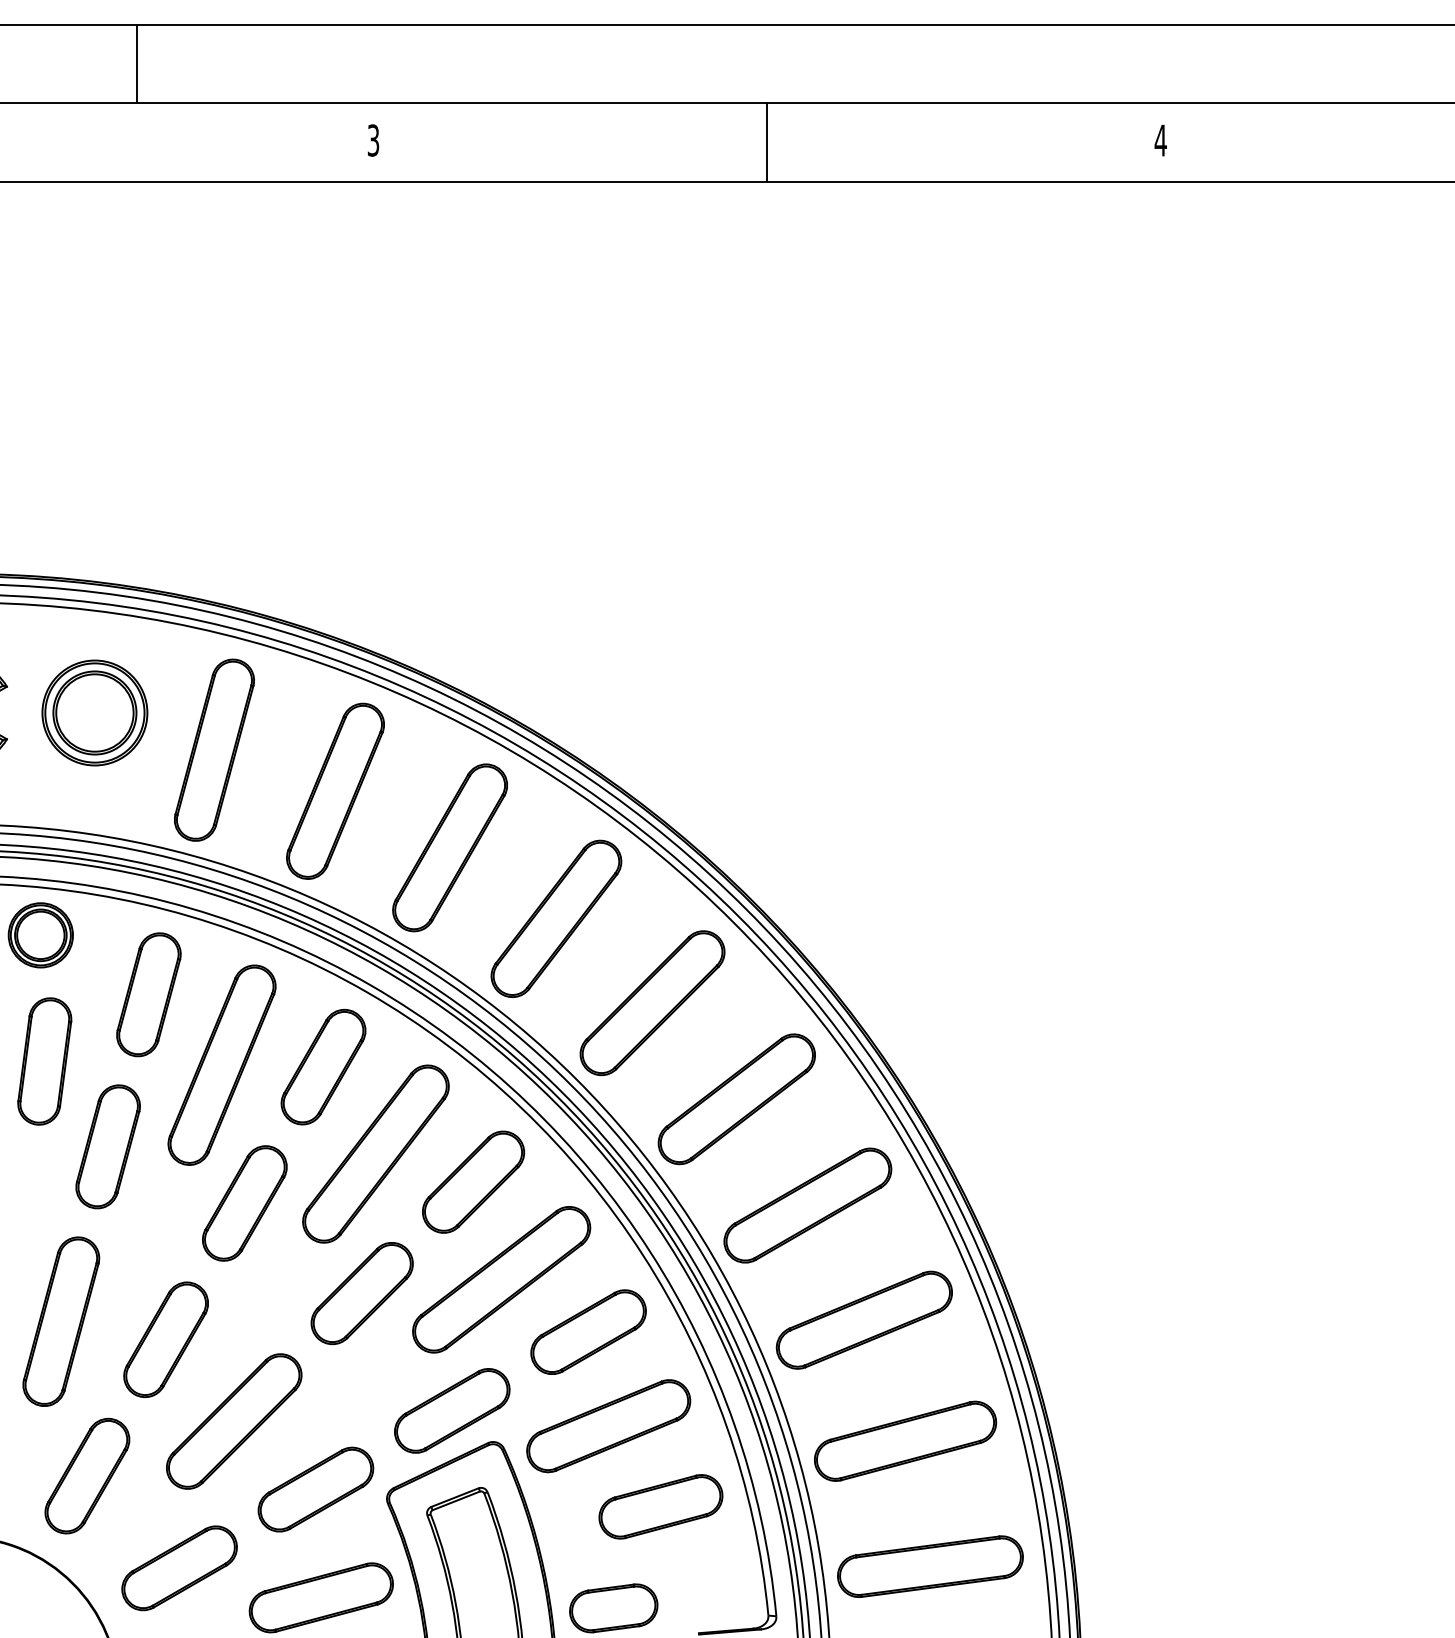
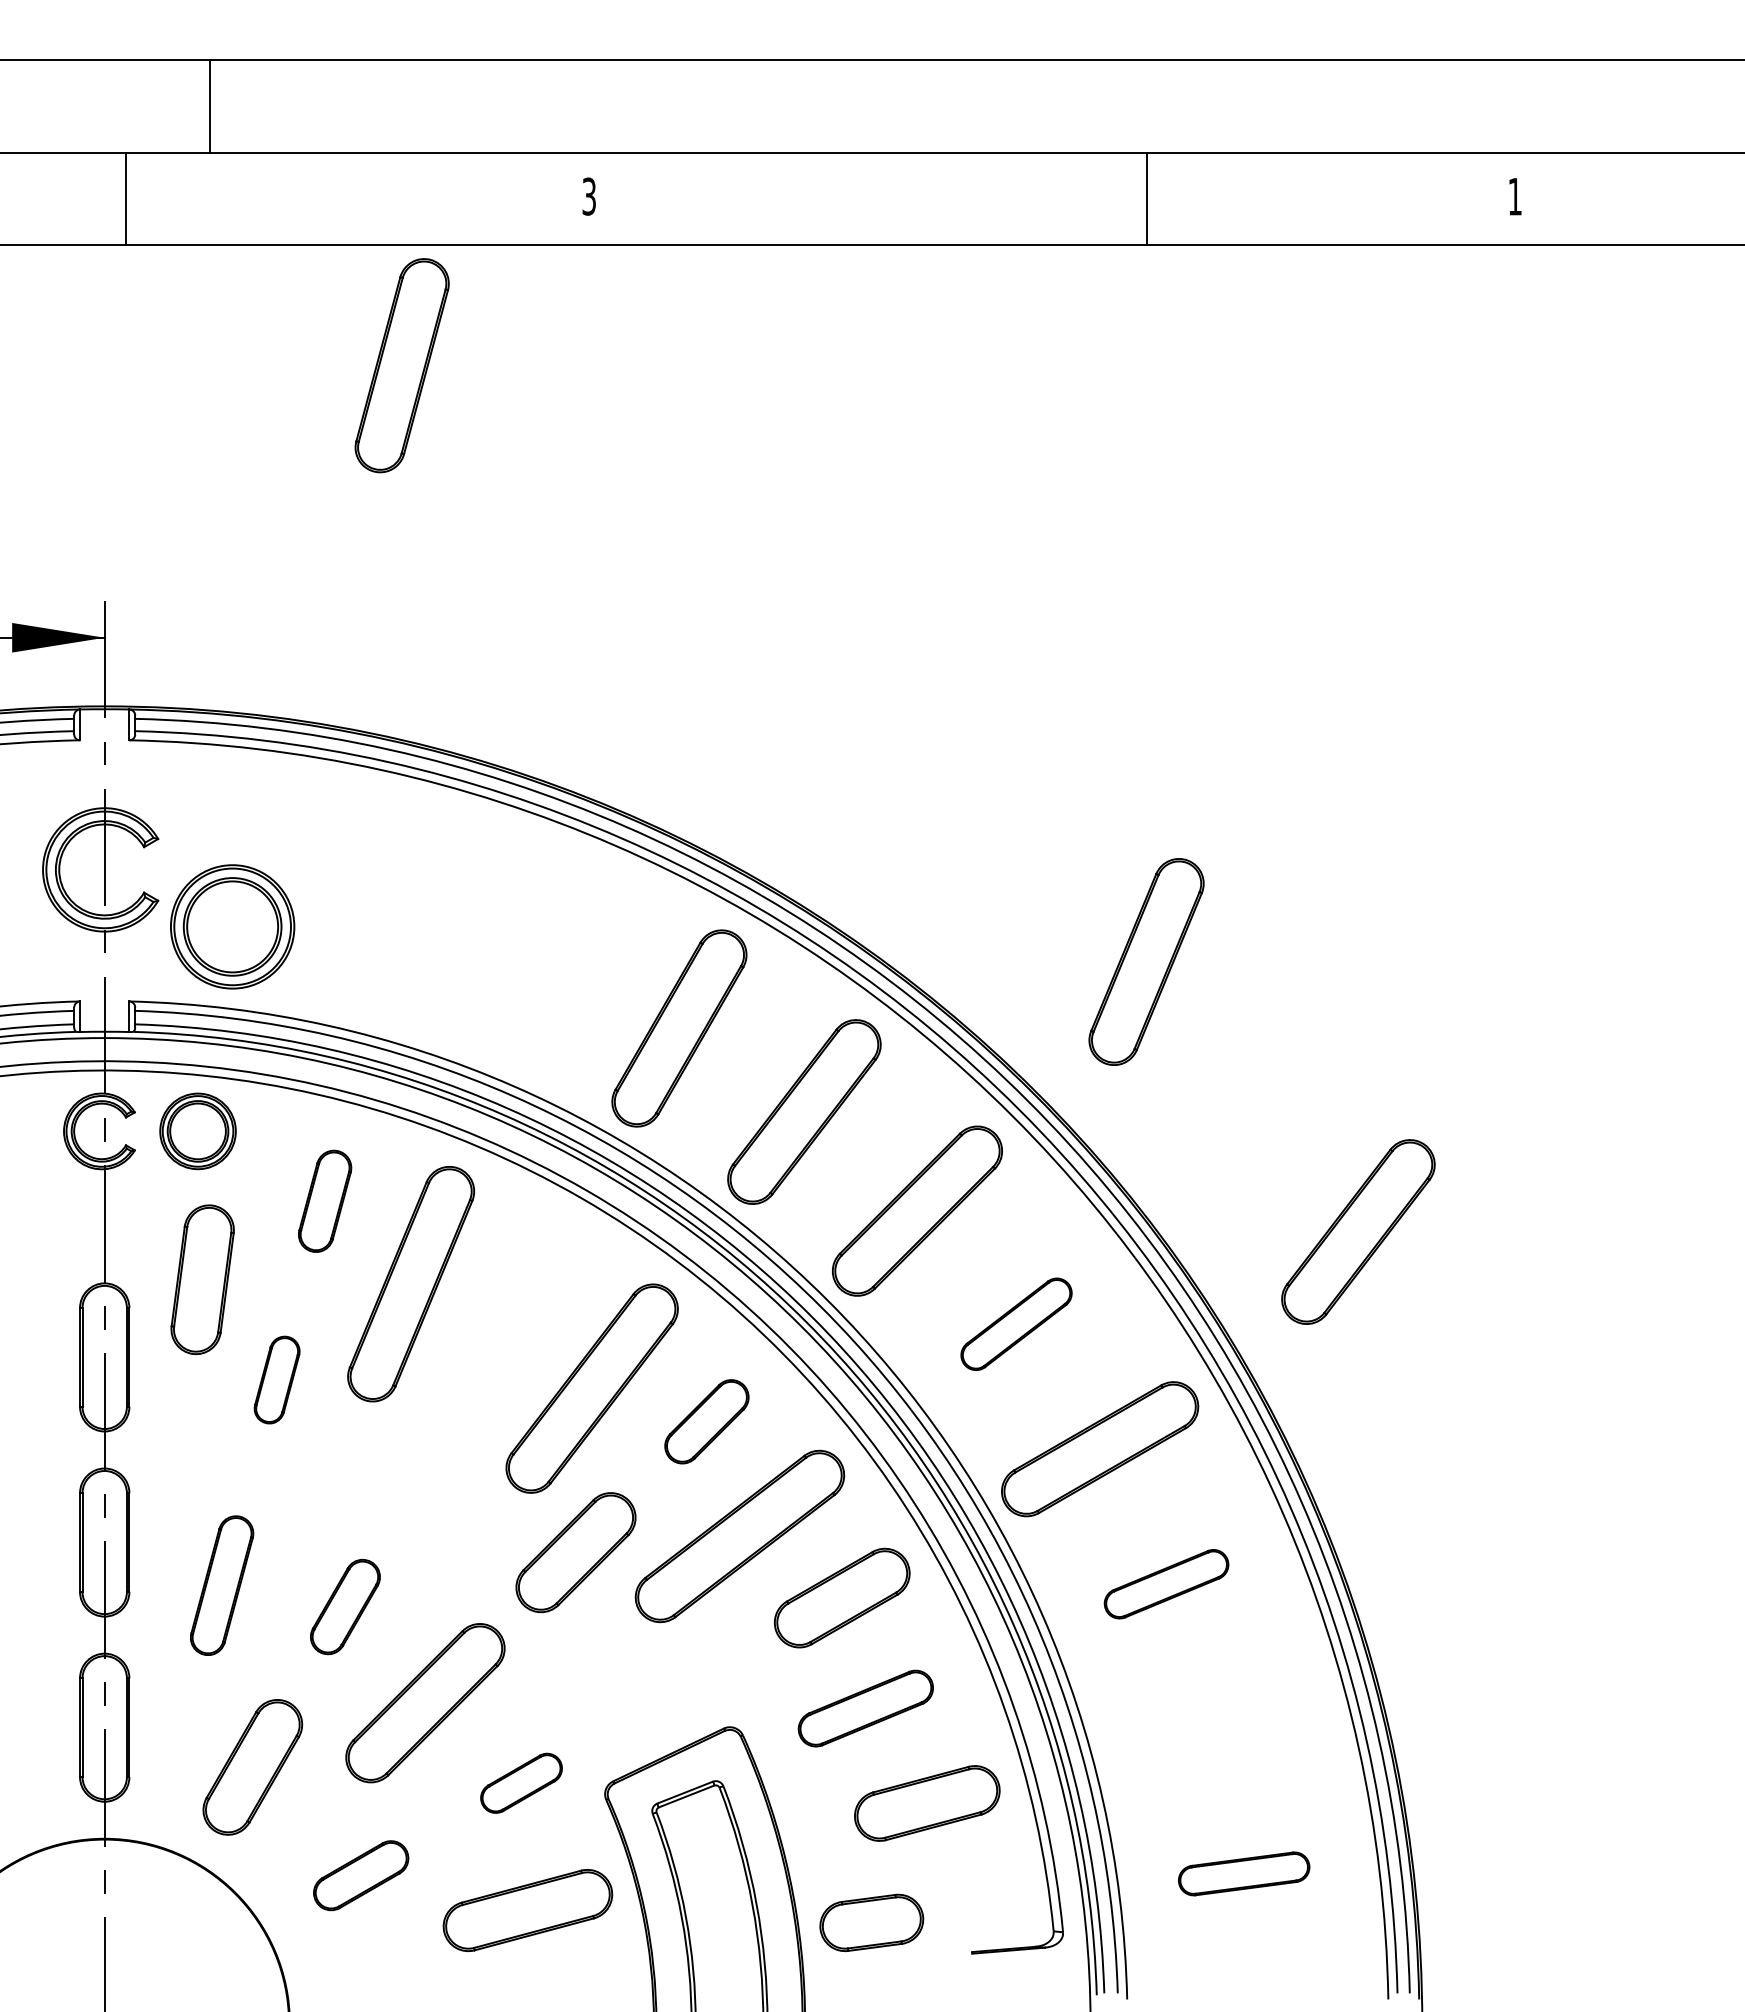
line: (137, 63) -> (210, 106), moved
text: (1160, 140) -> (1514, 196), 4 -> 1
line: (766, 142) -> (1146, 198), moved
part: (94, 712) -> (232, 926), moved
part: (213, 750) -> (401, 365), moved
part: (335, 790) -> (1146, 961), moved
part: (148, 994) -> (324, 1201), size x0.7
part: (1027, 1020) -> (1358, 1231), added
part: (323, 1067) -> (530, 1286), removed
part: (736, 1099) -> (1016, 1324), size x0.6
part: (107, 1146) -> (276, 1379), size x0.6
part: (473, 1182) -> (706, 1421), size x0.7
part: (244, 1203) -> (437, 1446), removed
part: (864, 1320) -> (1166, 1584), size x0.6
part: (60, 1321) -> (221, 1585), size x0.7
part: (166, 1339) -> (345, 1606), size x0.7
part: (451, 1410) -> (681, 1690), removed
part: (608, 1426) -> (865, 1708), size x0.7
part: (905, 1440) -> (1214, 1725), removed
part: (315, 1489) -> (521, 1783), size x0.6
part: (929, 1566) -> (1243, 1873), size x0.6
part: (178, 1568) -> (360, 1875), size x0.7

